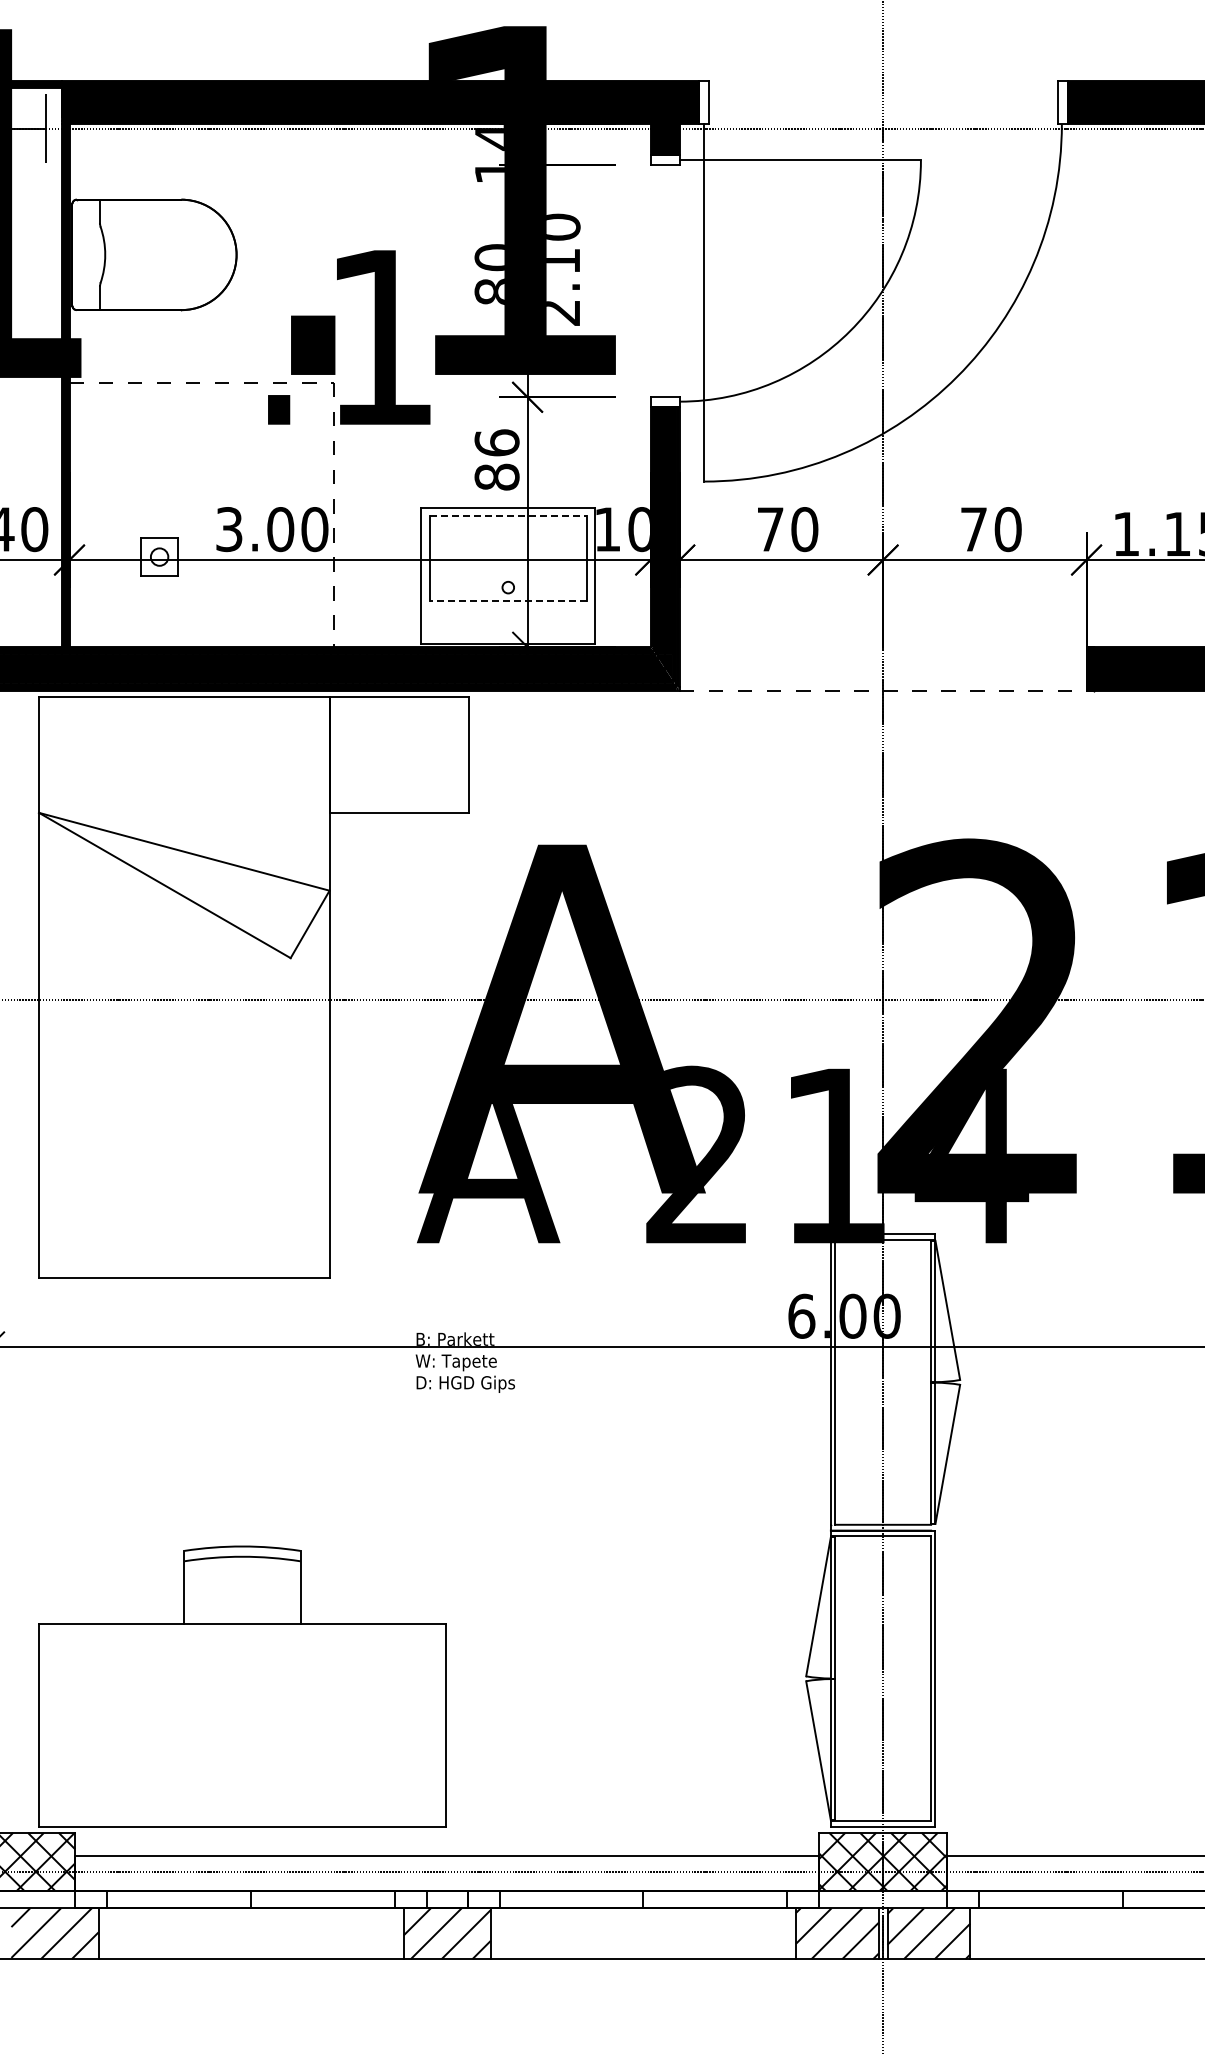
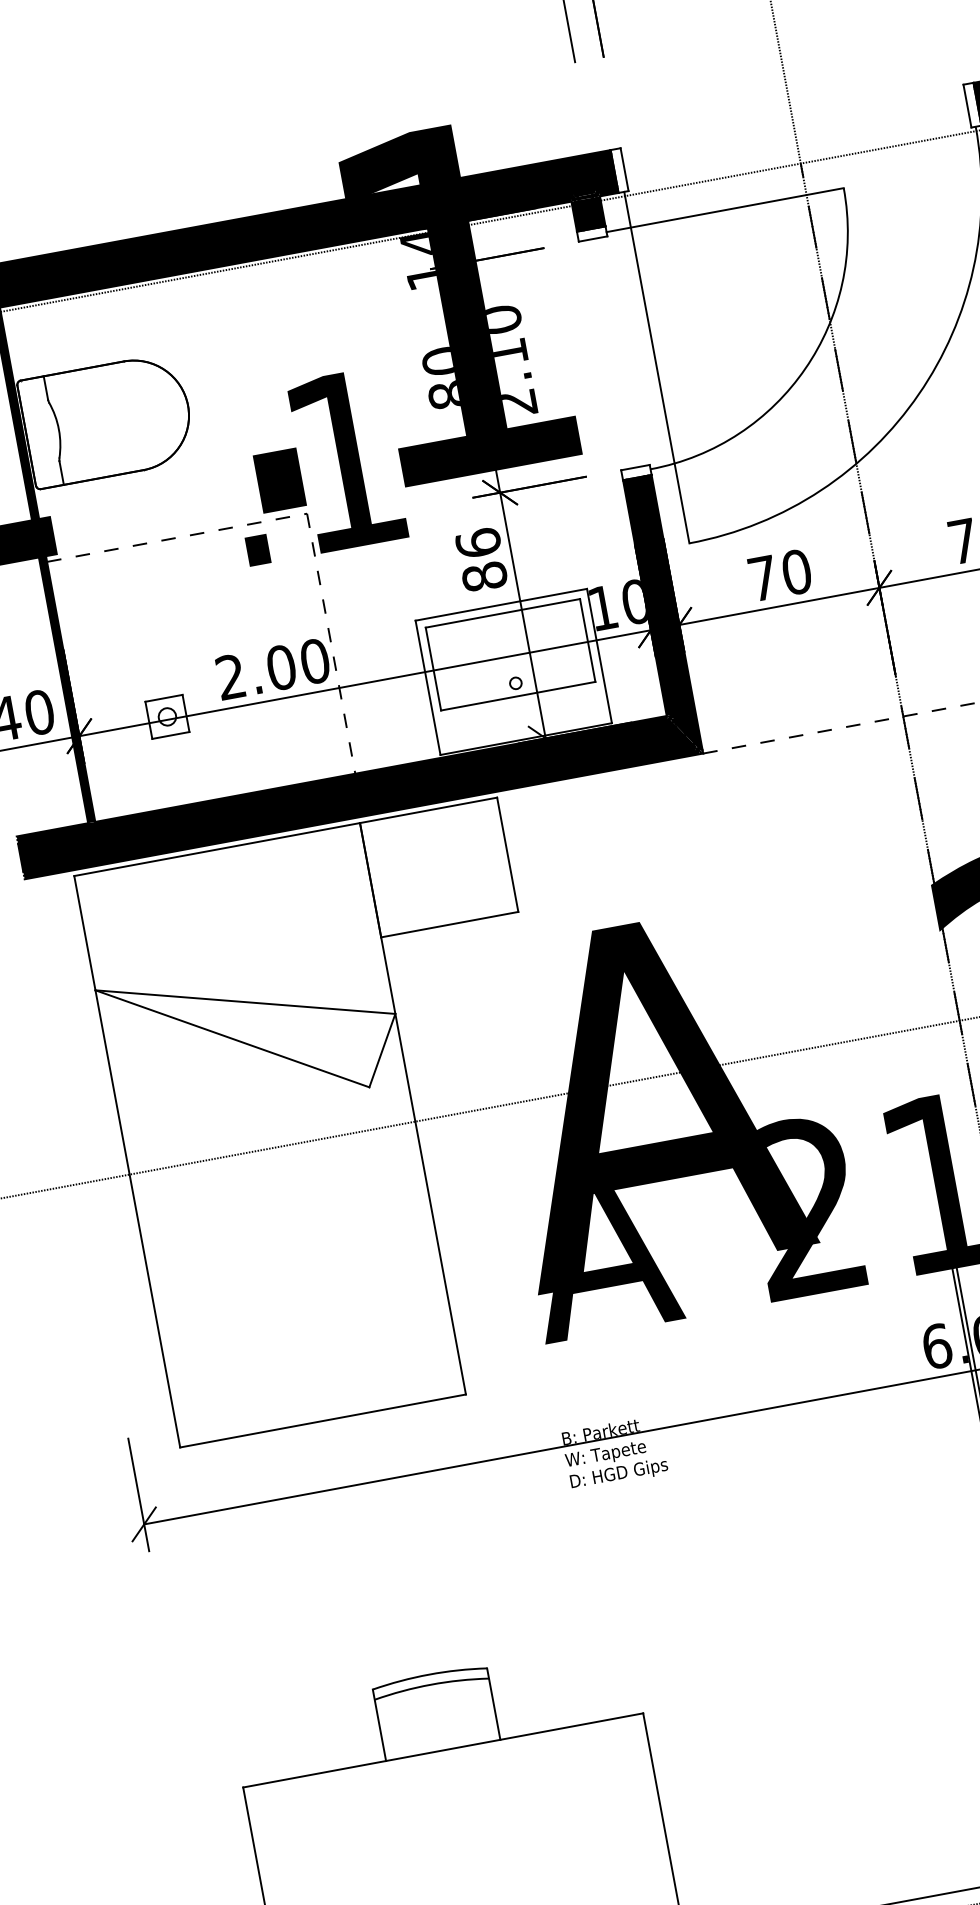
line: (508, 516) -> (503, 613), dashed -> solid
text: (229, 529) -> (231, 677), 3.00 -> 2.00
line: (507, 600) -> (517, 696), dashed -> solid

